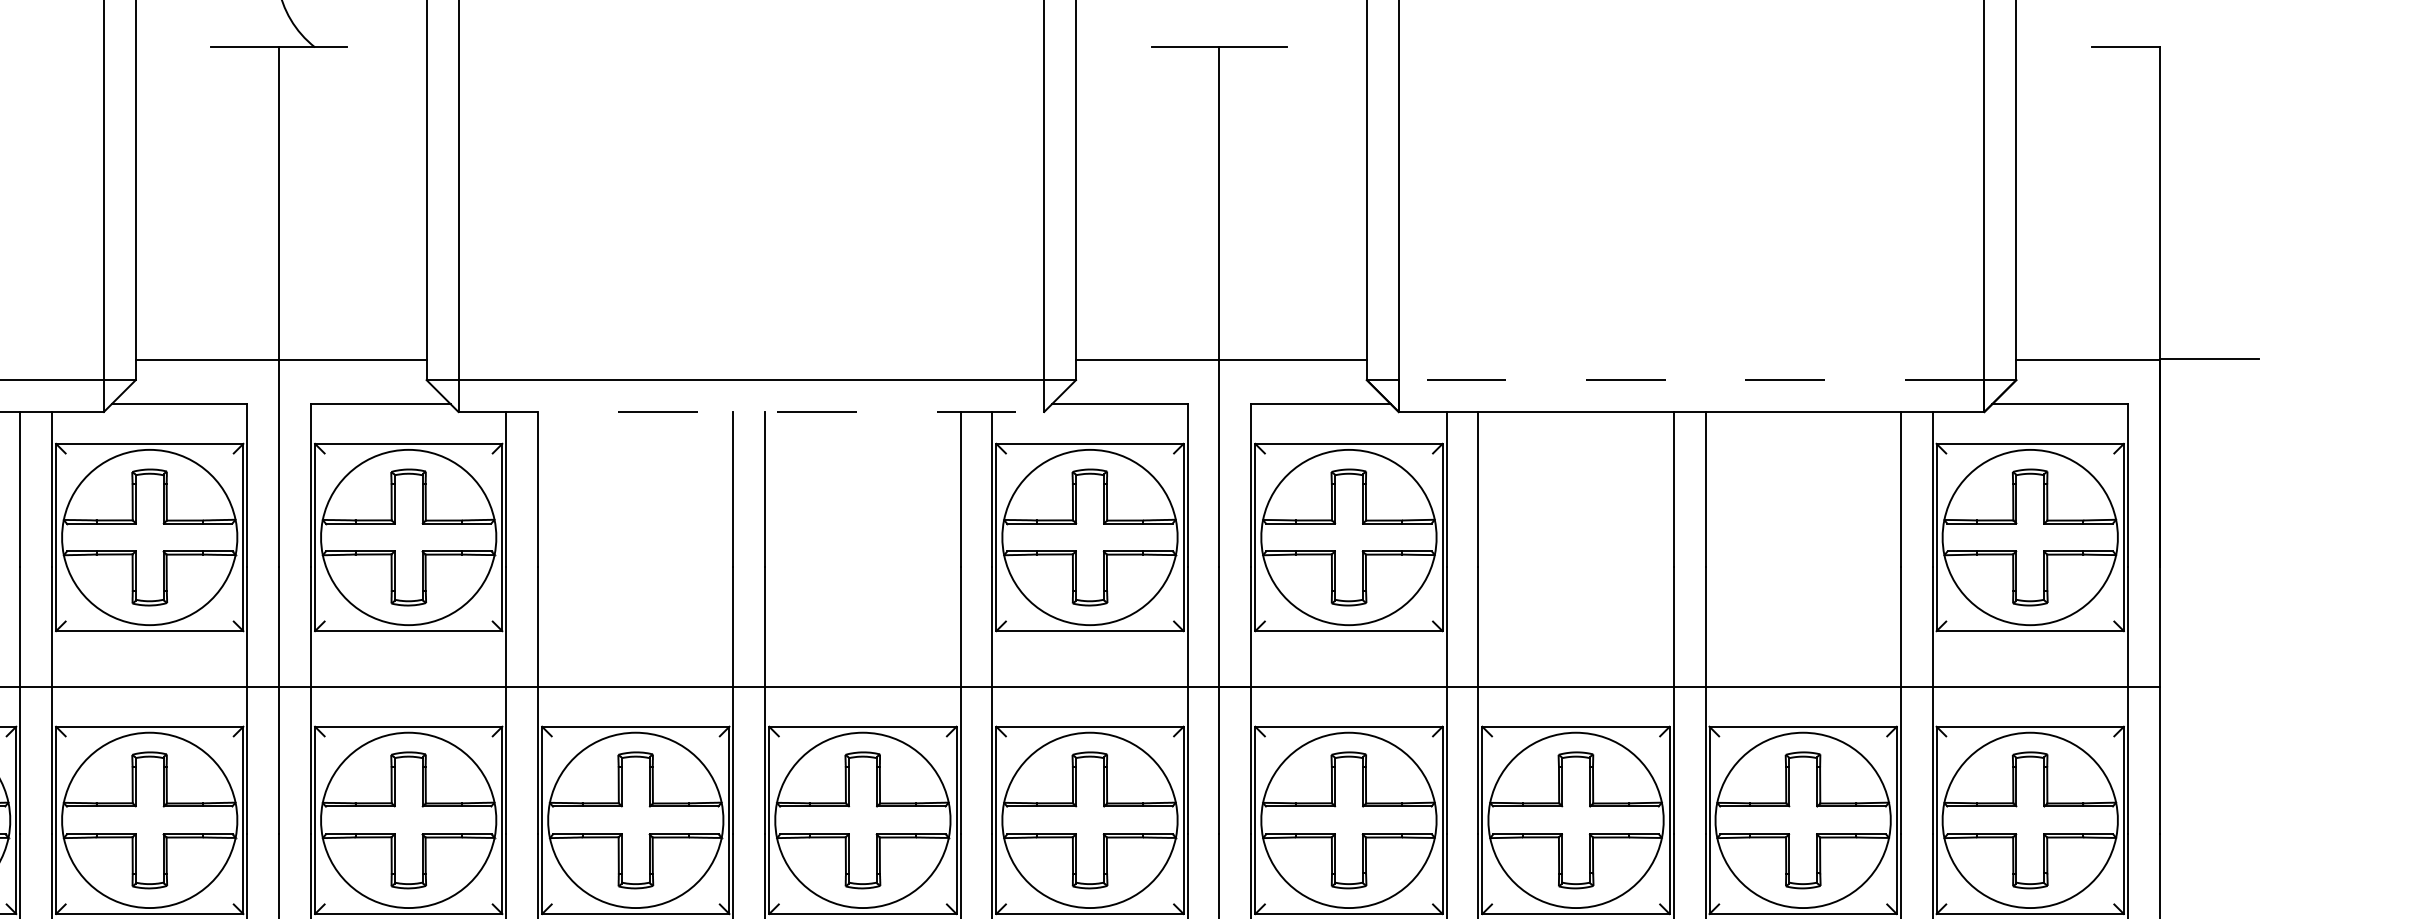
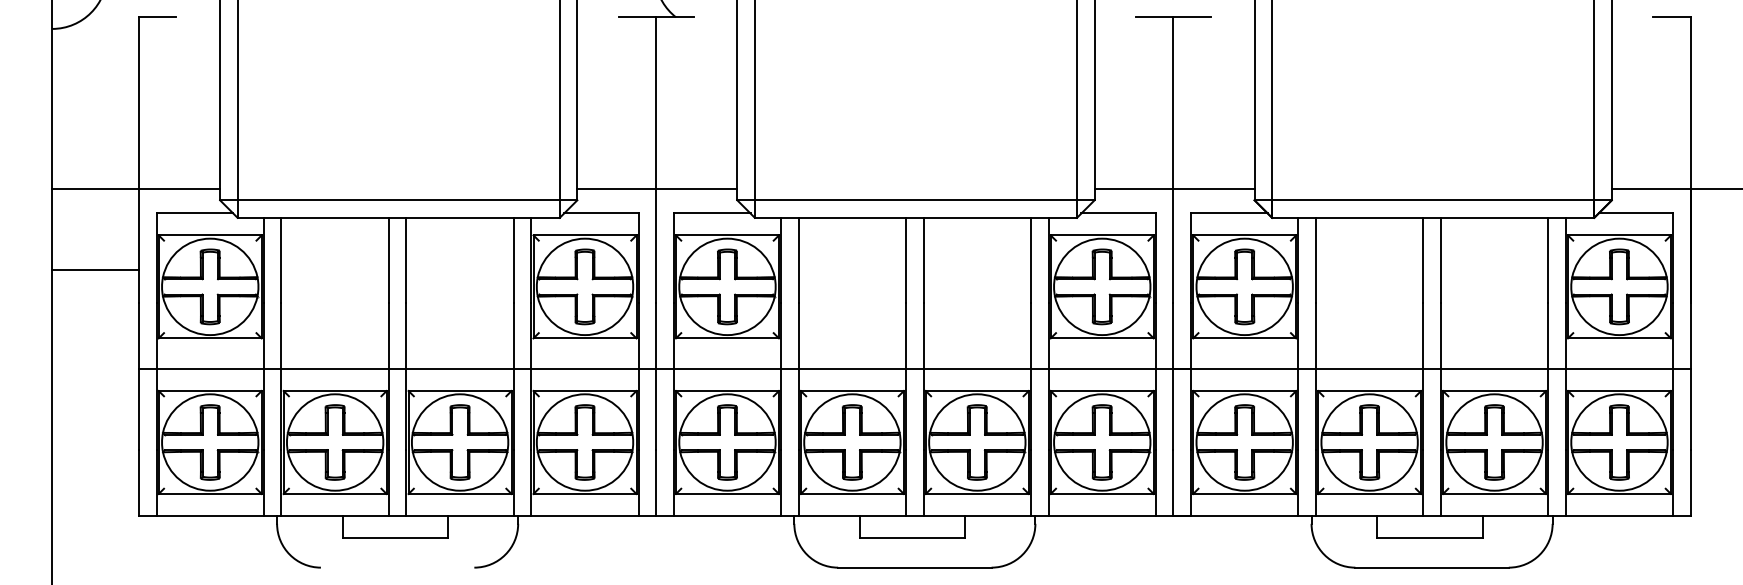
line: (1690, 380) -> (1432, 200), dashed -> solid
line: (752, 411) -> (916, 217), dashed -> solid

